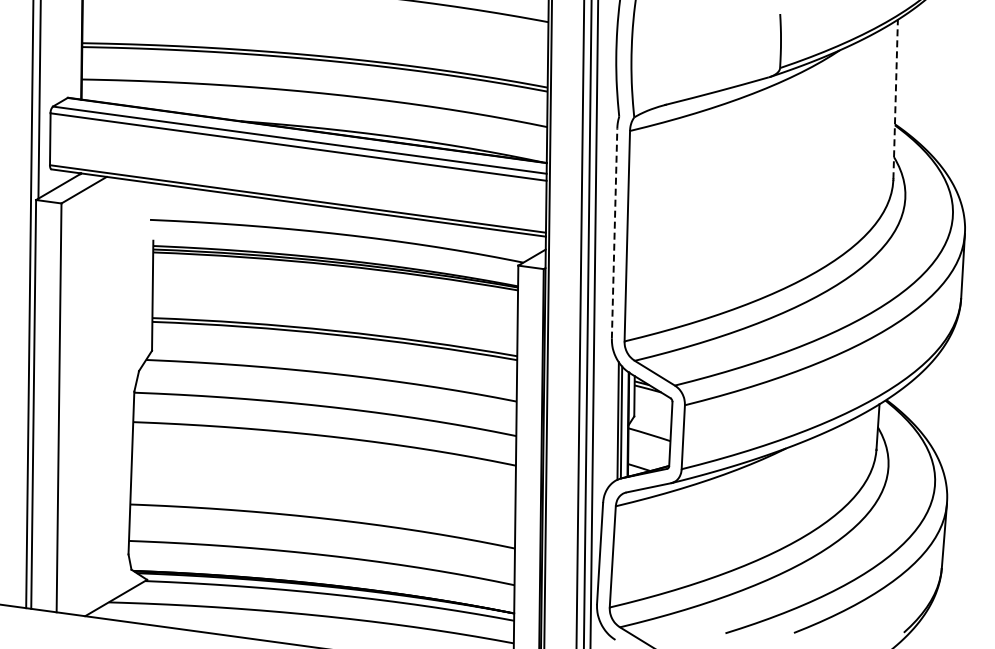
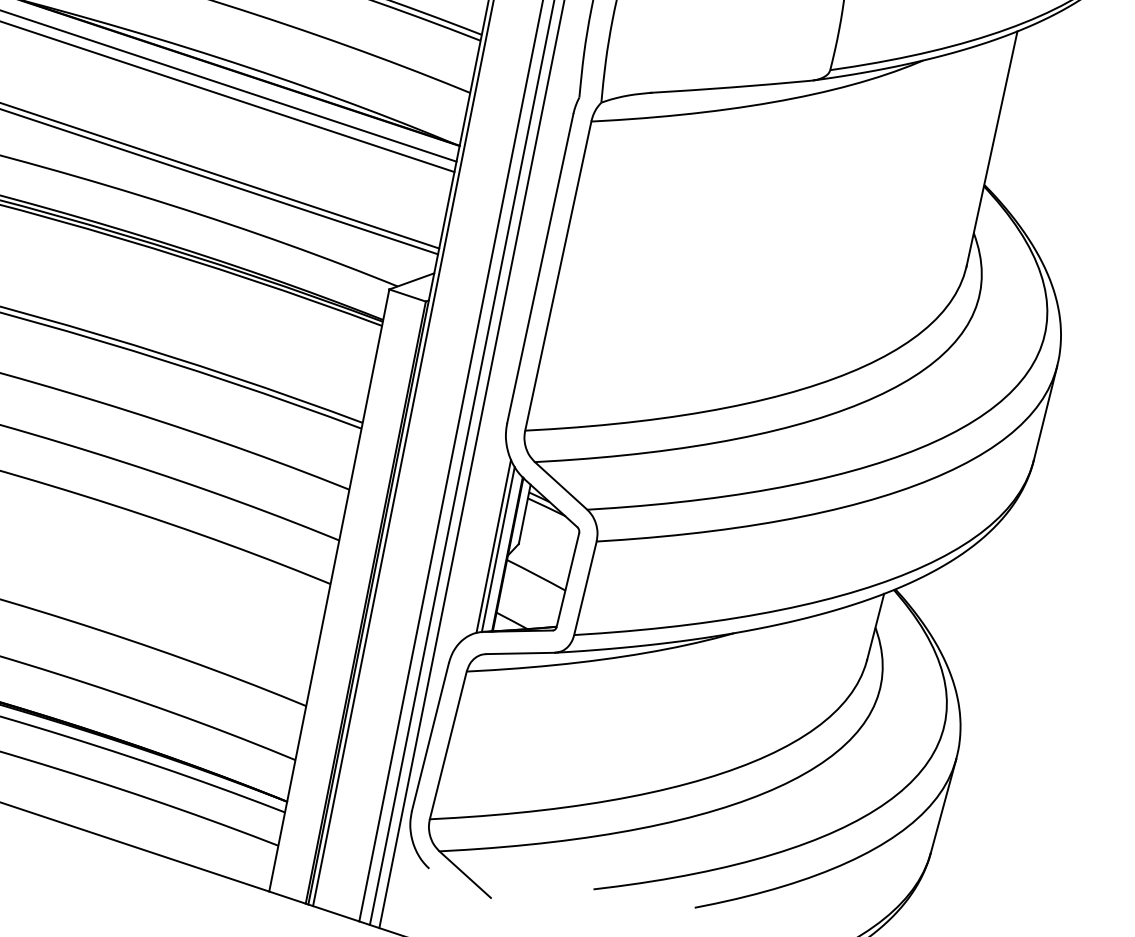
line: (895, 99) -> (991, 148), dashed -> solid
line: (614, 232) -> (540, 267), dashed -> solid

